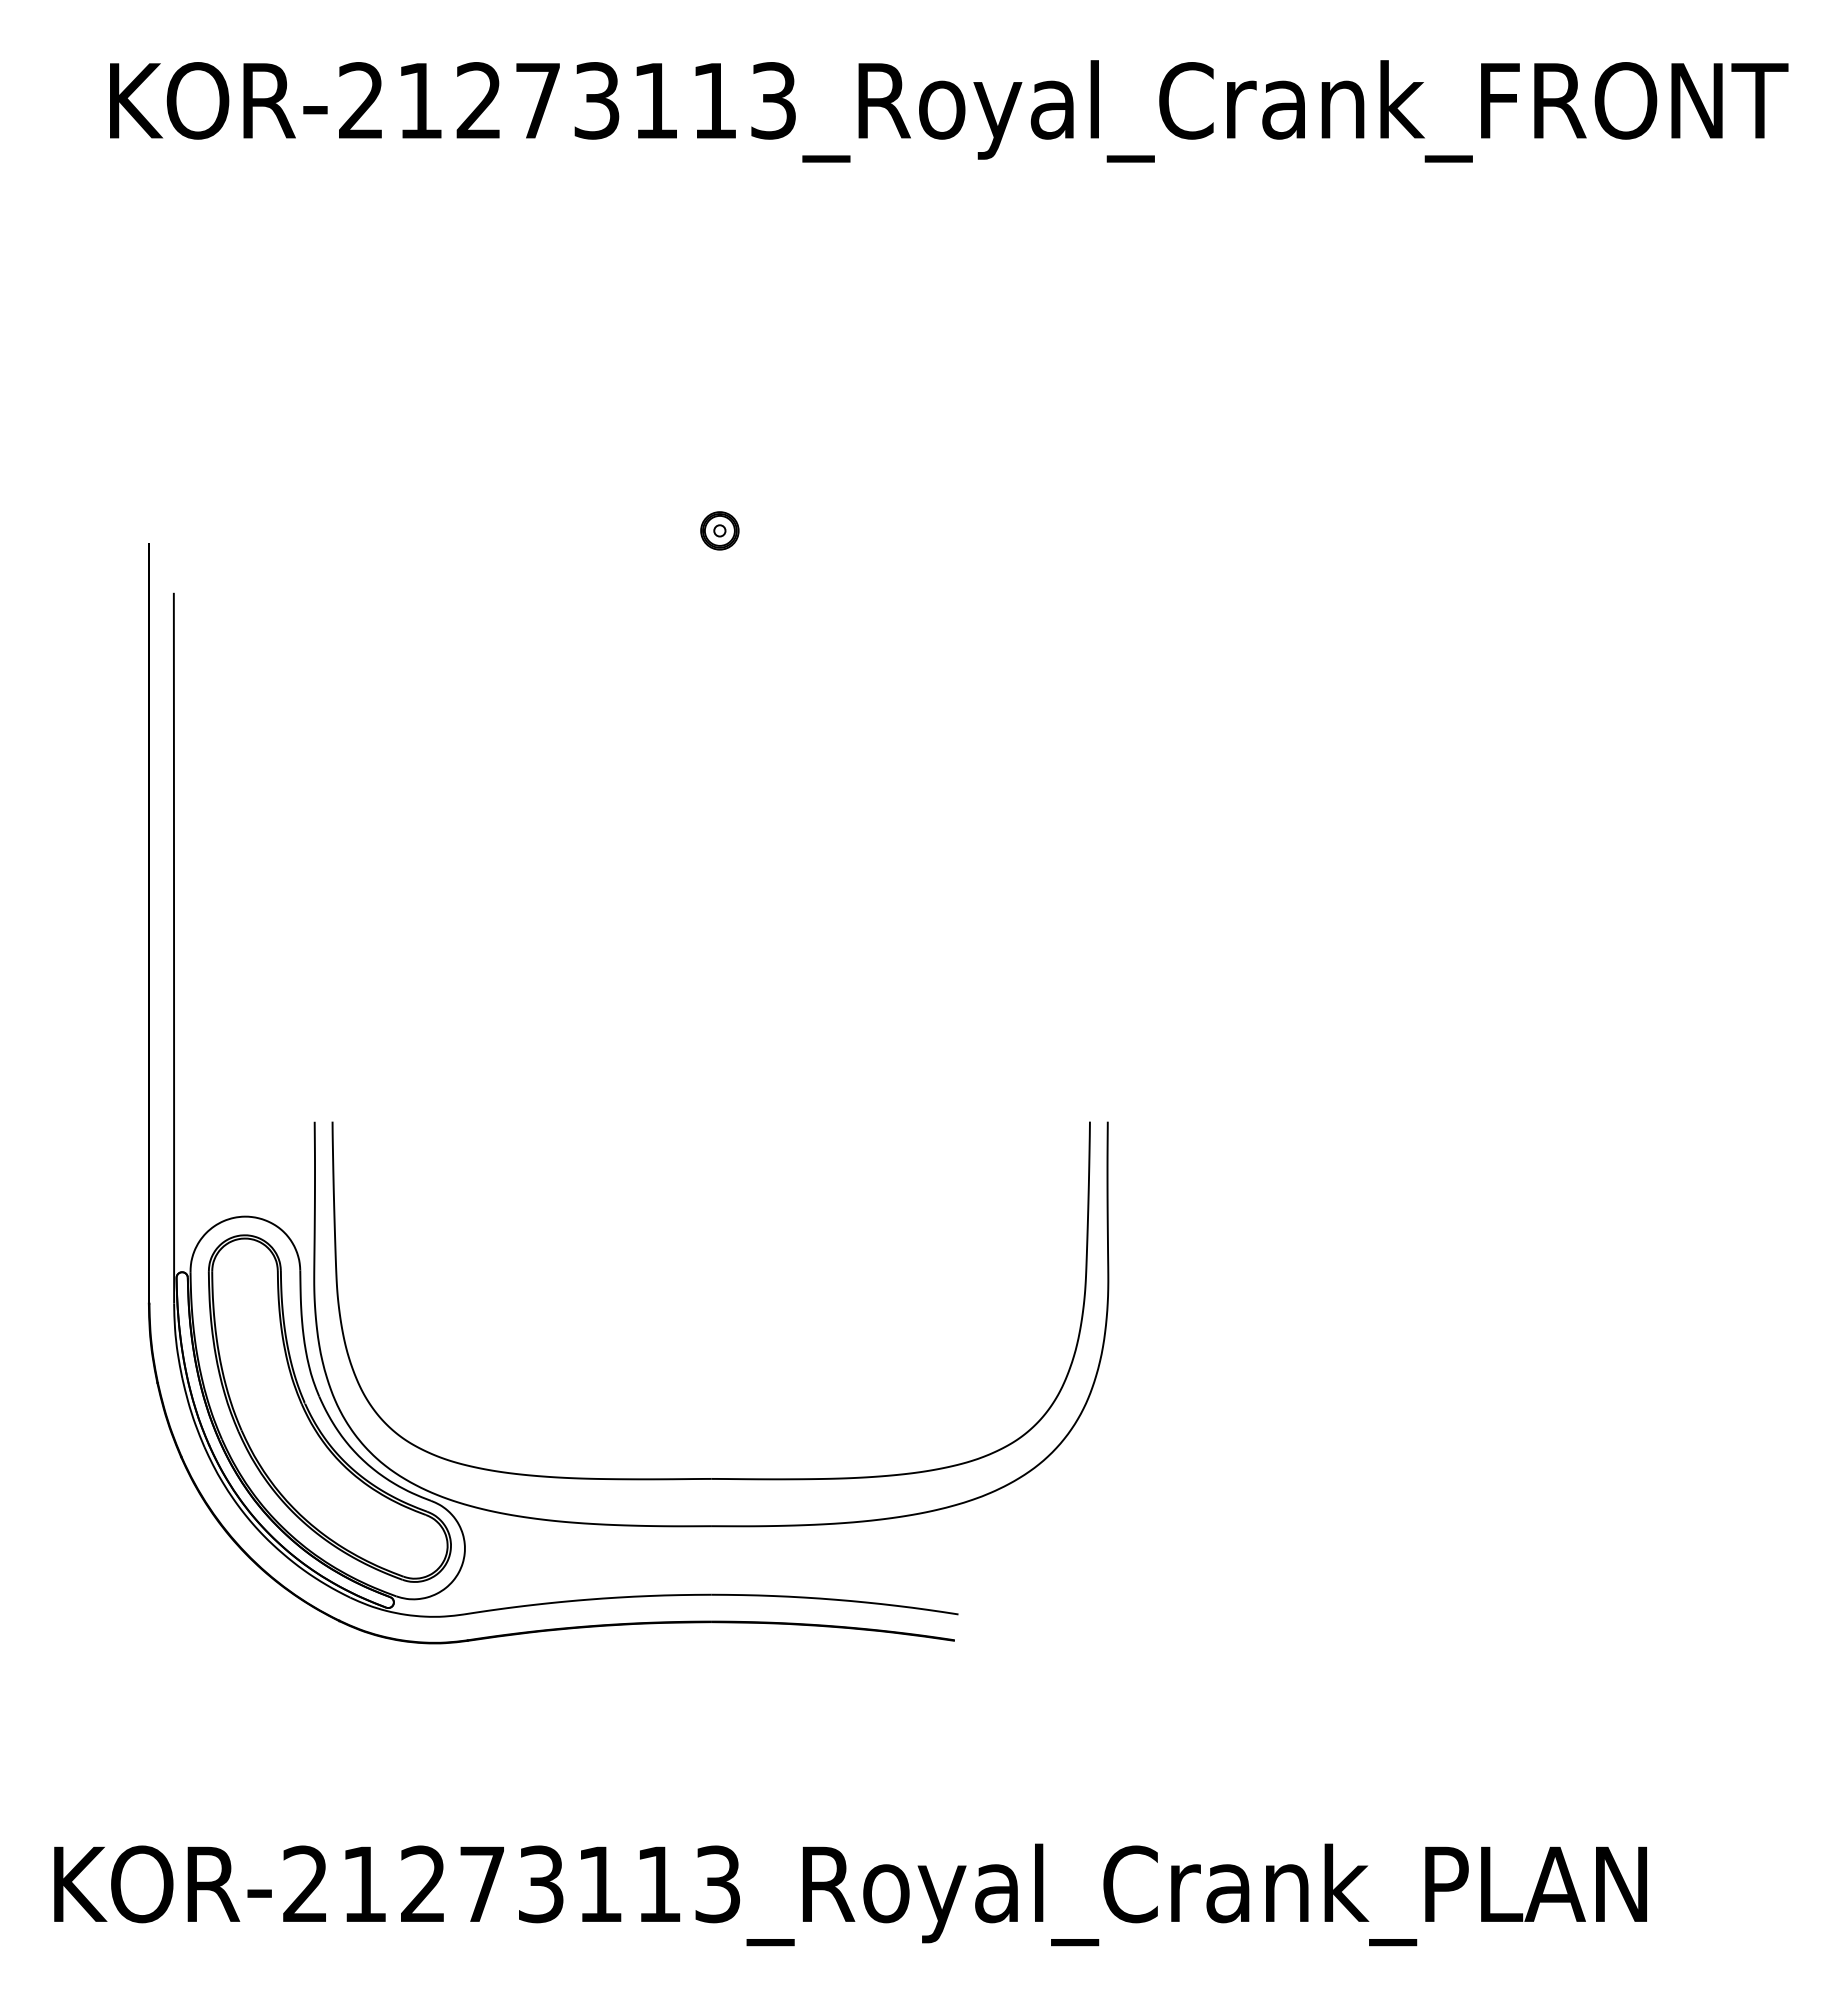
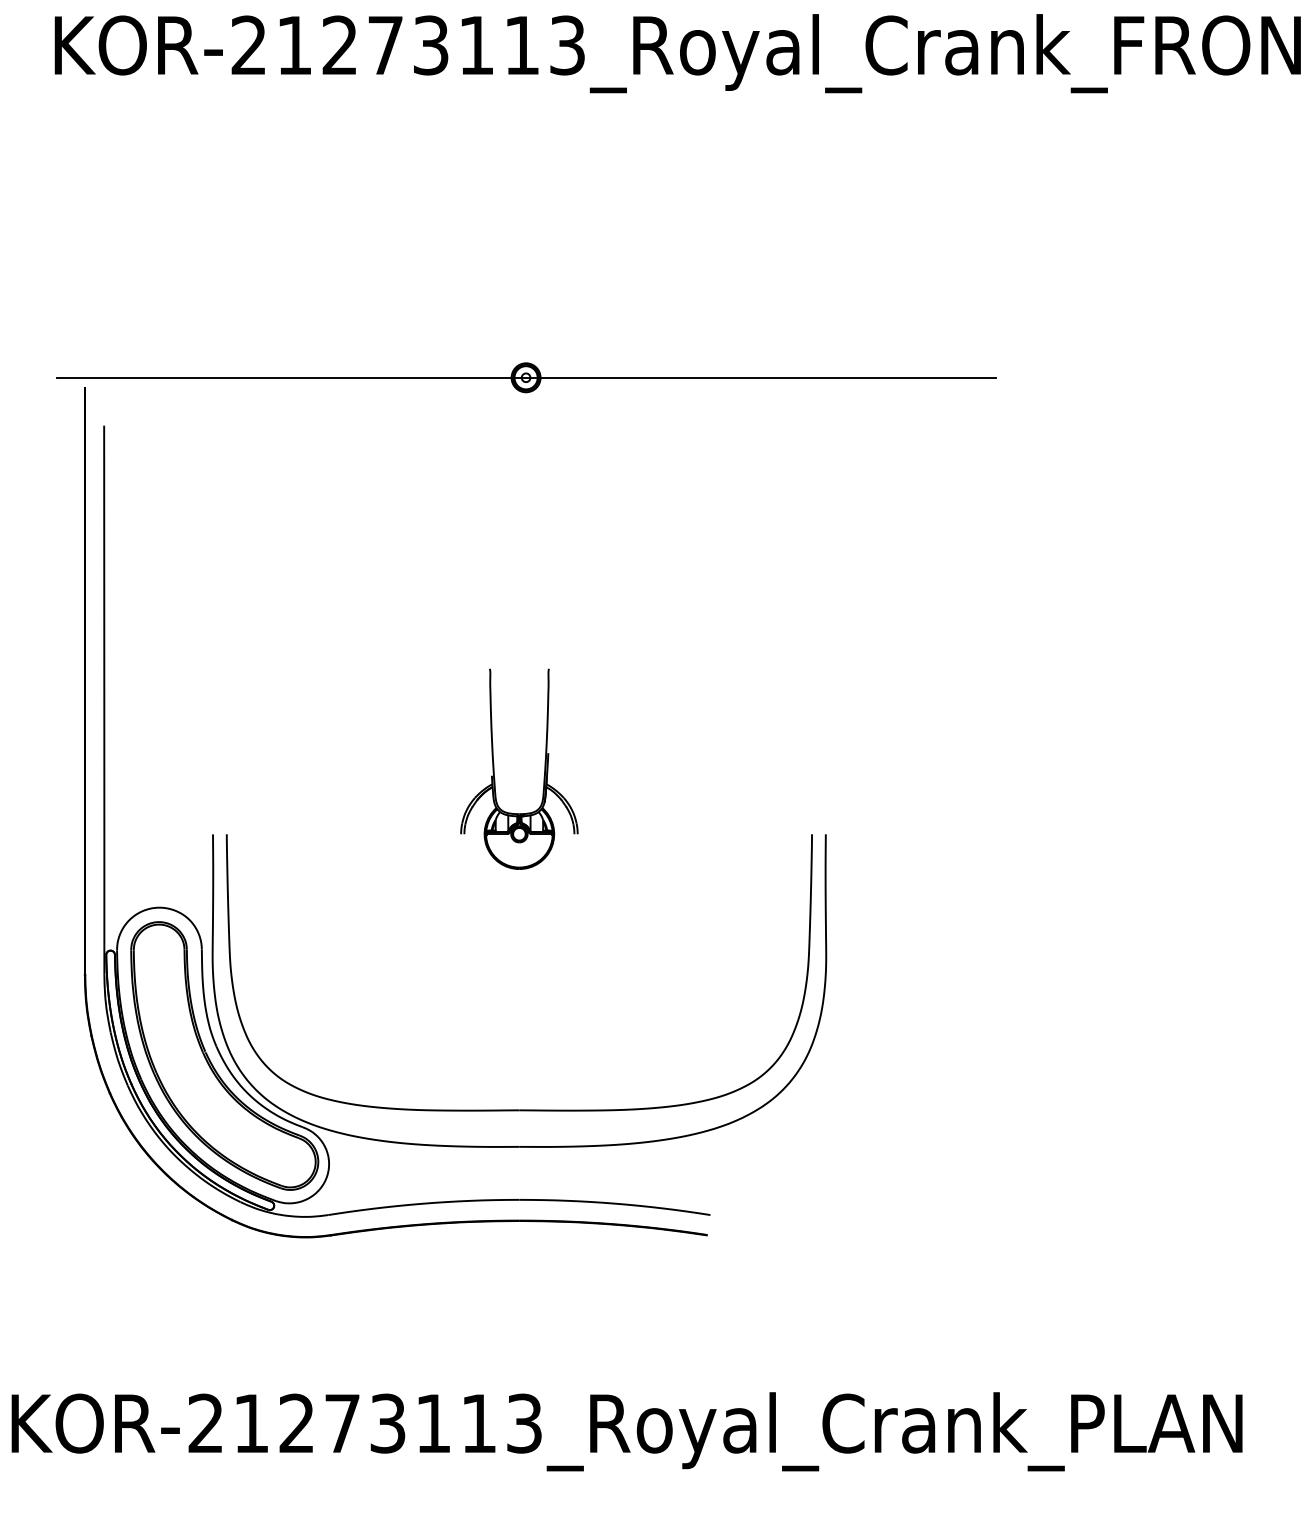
line: (719, 530) -> (525, 377), added
part: (743, 1037) -> (544, 769), added

